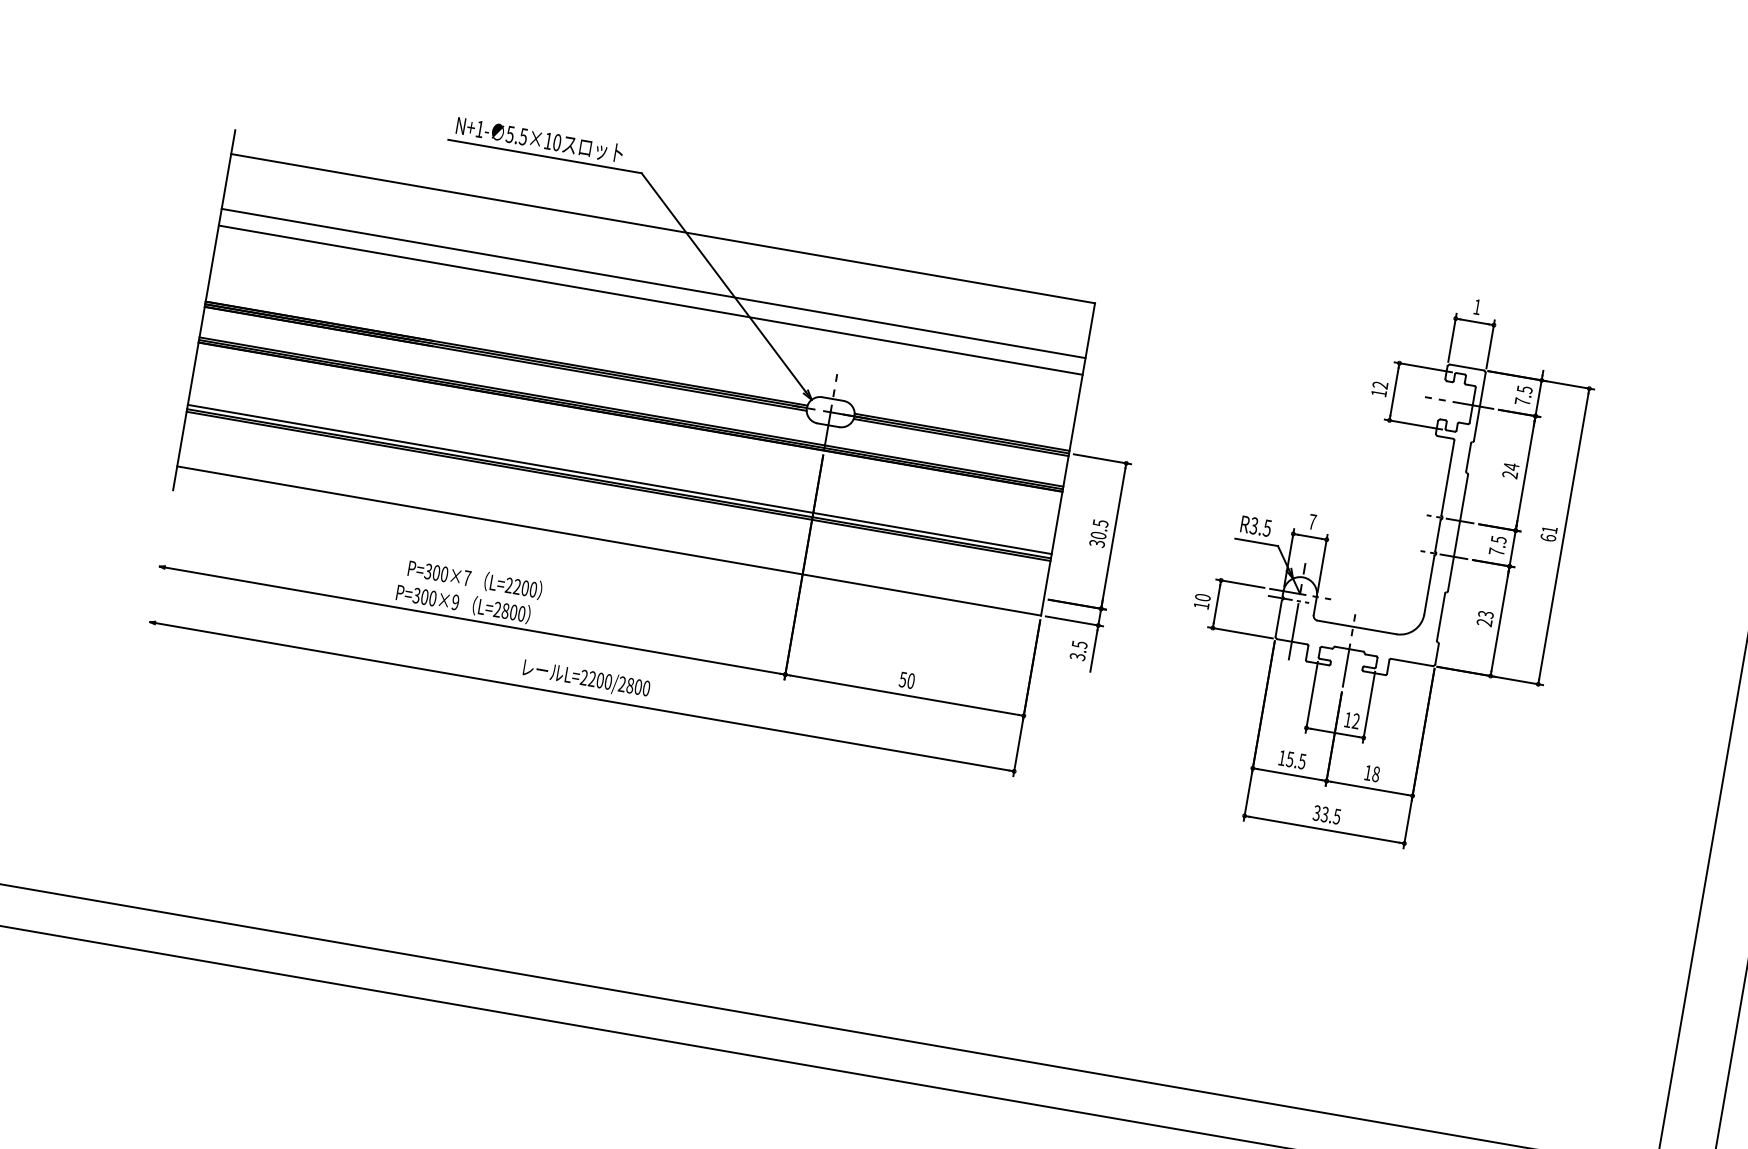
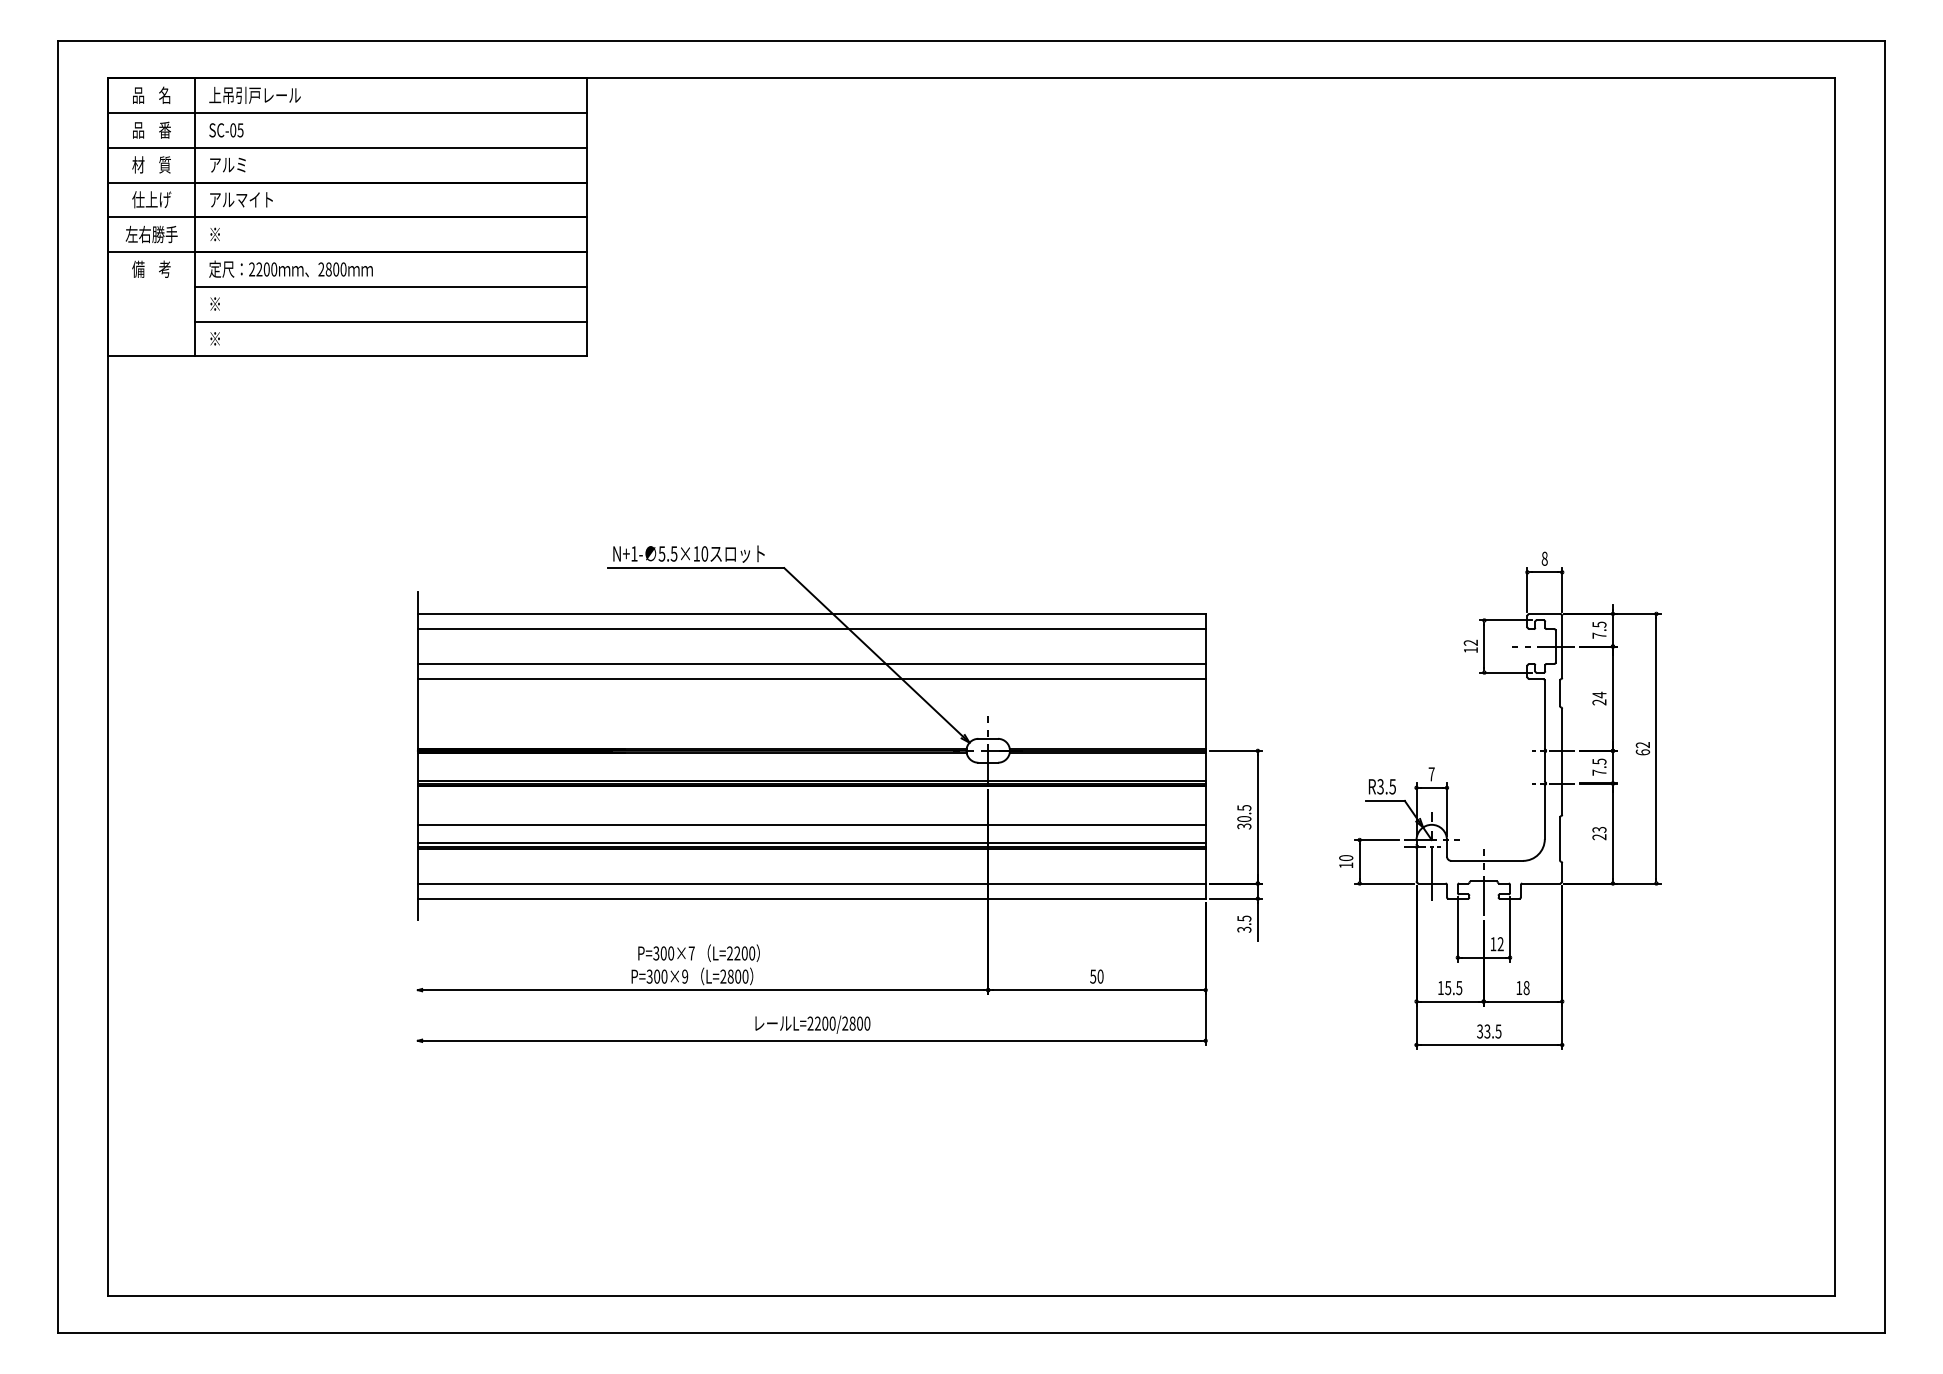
line: (659, 245) -> (811, 629), added
text: (1477, 306) -> (1544, 558), 1 -> 8
line: (622, 459) -> (811, 824), added
line: (611, 524) -> (811, 883), added
text: (1549, 530) -> (1642, 745), 61 -> 62

